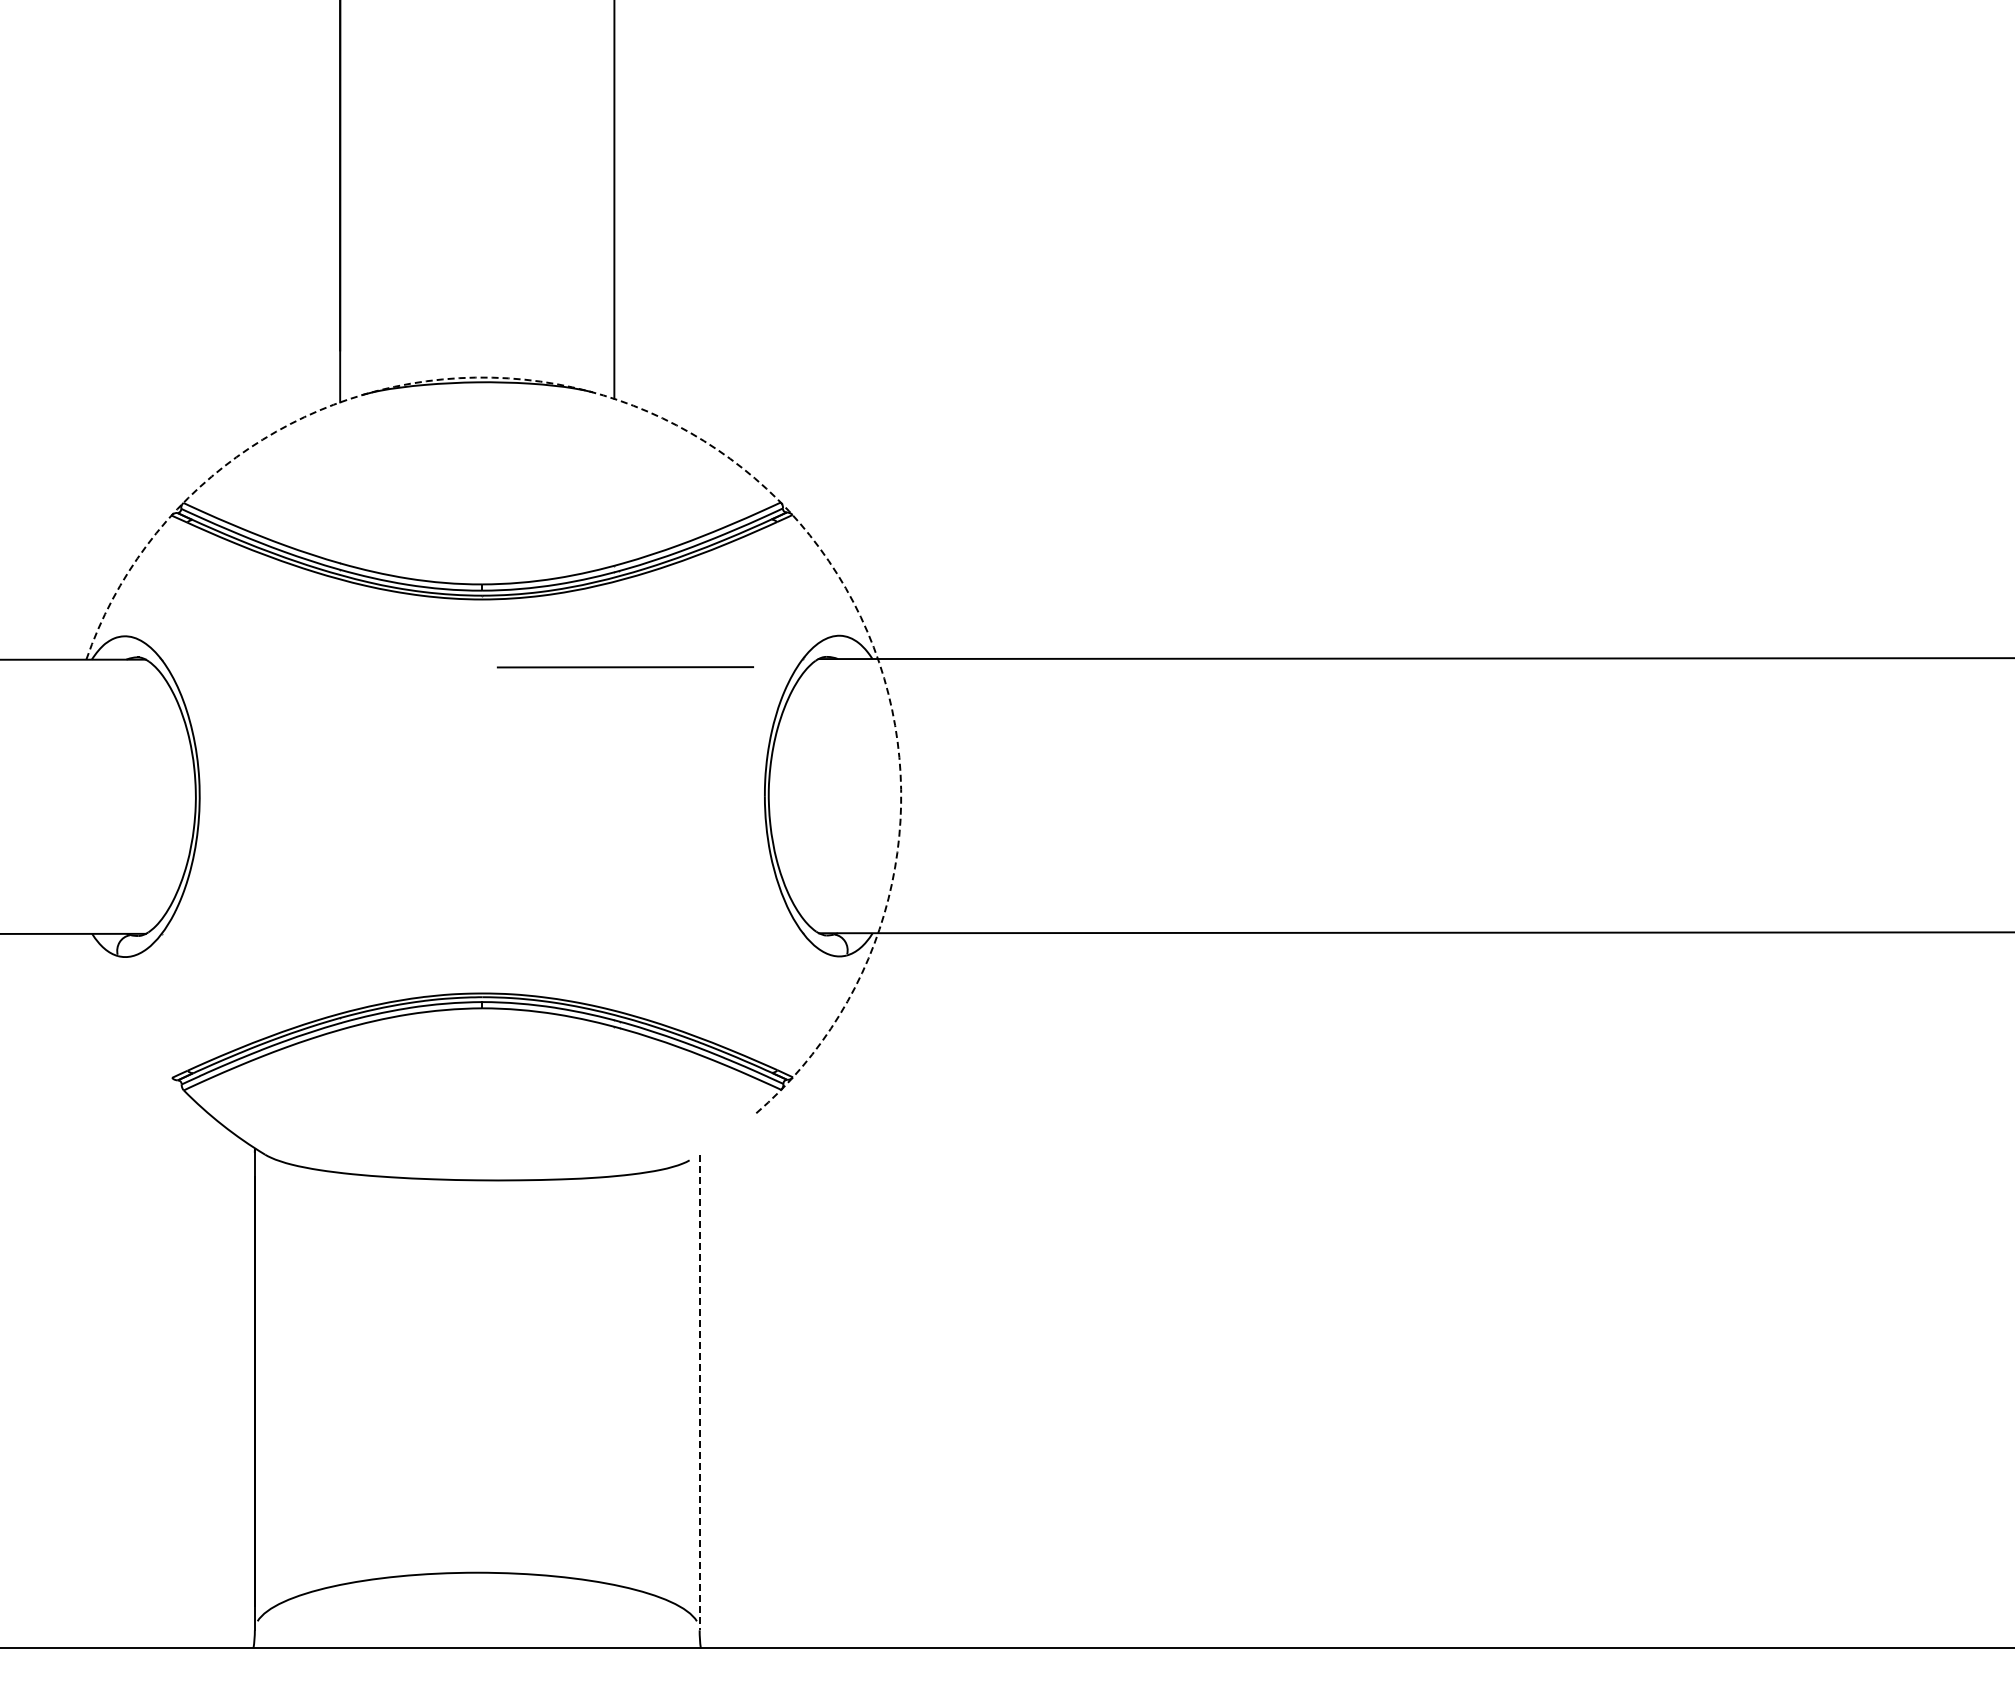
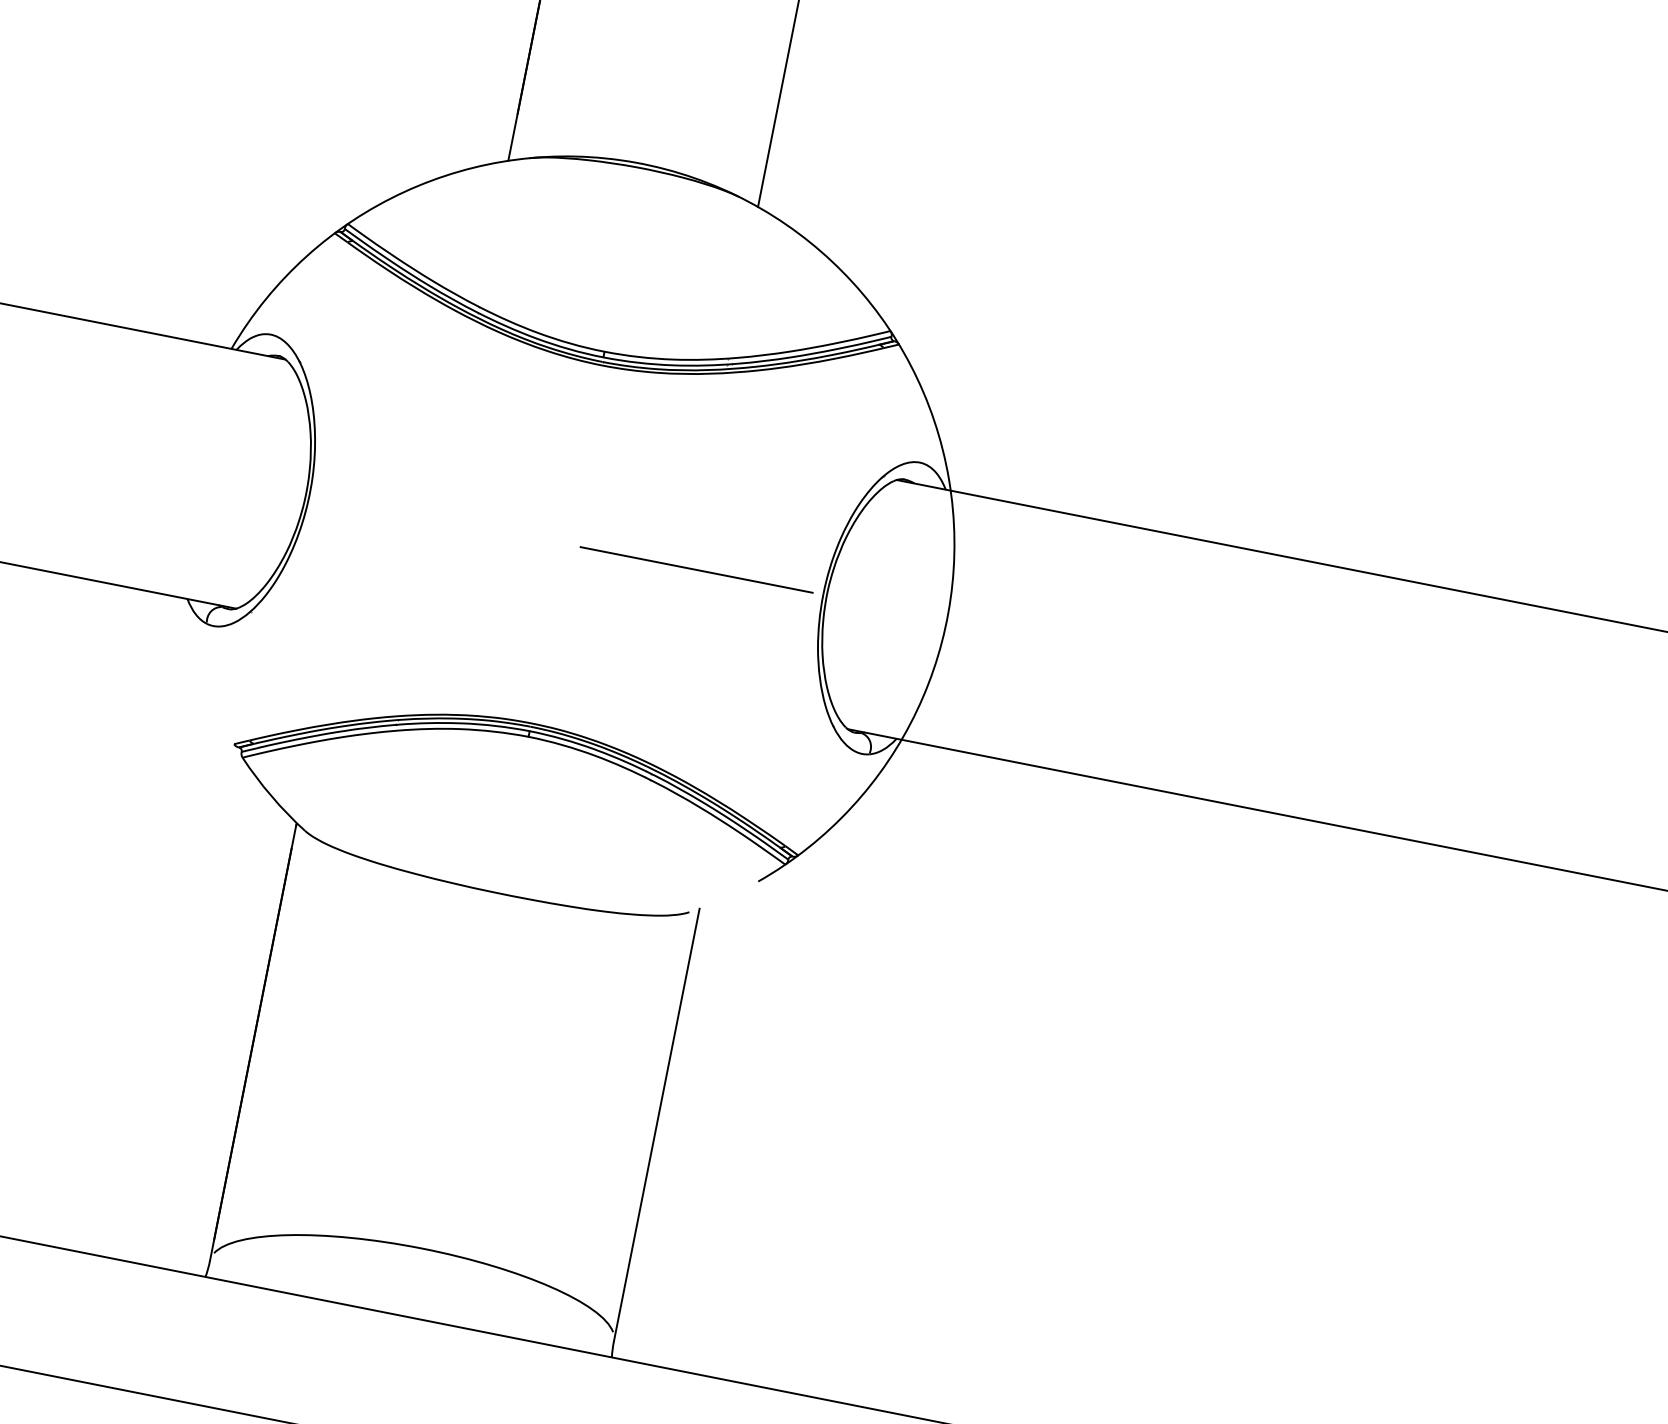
arc: (717, 449) -> (842, 271), dashed -> solid
line: (624, 667) -> (695, 569), moved
line: (699, 1392) -> (656, 1124), dashed -> solid

